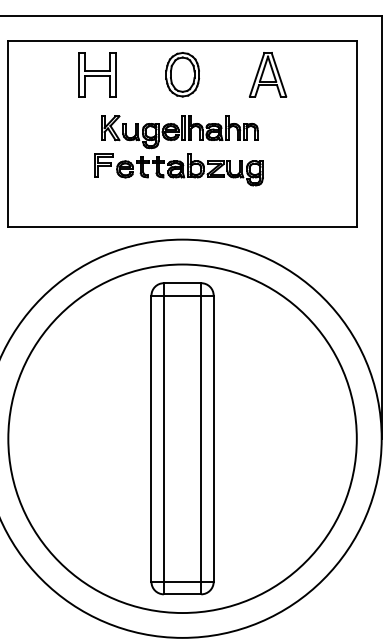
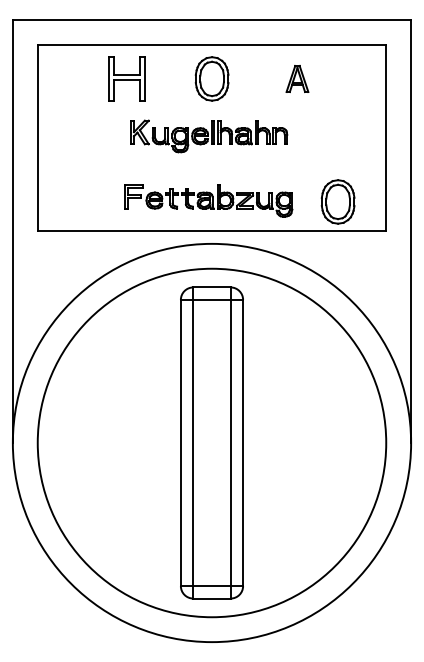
part: (268, 74) -> (297, 78), size x0.6
part: (179, 169) -> (208, 200), moved
part: (308, 197) -> (337, 201), added

